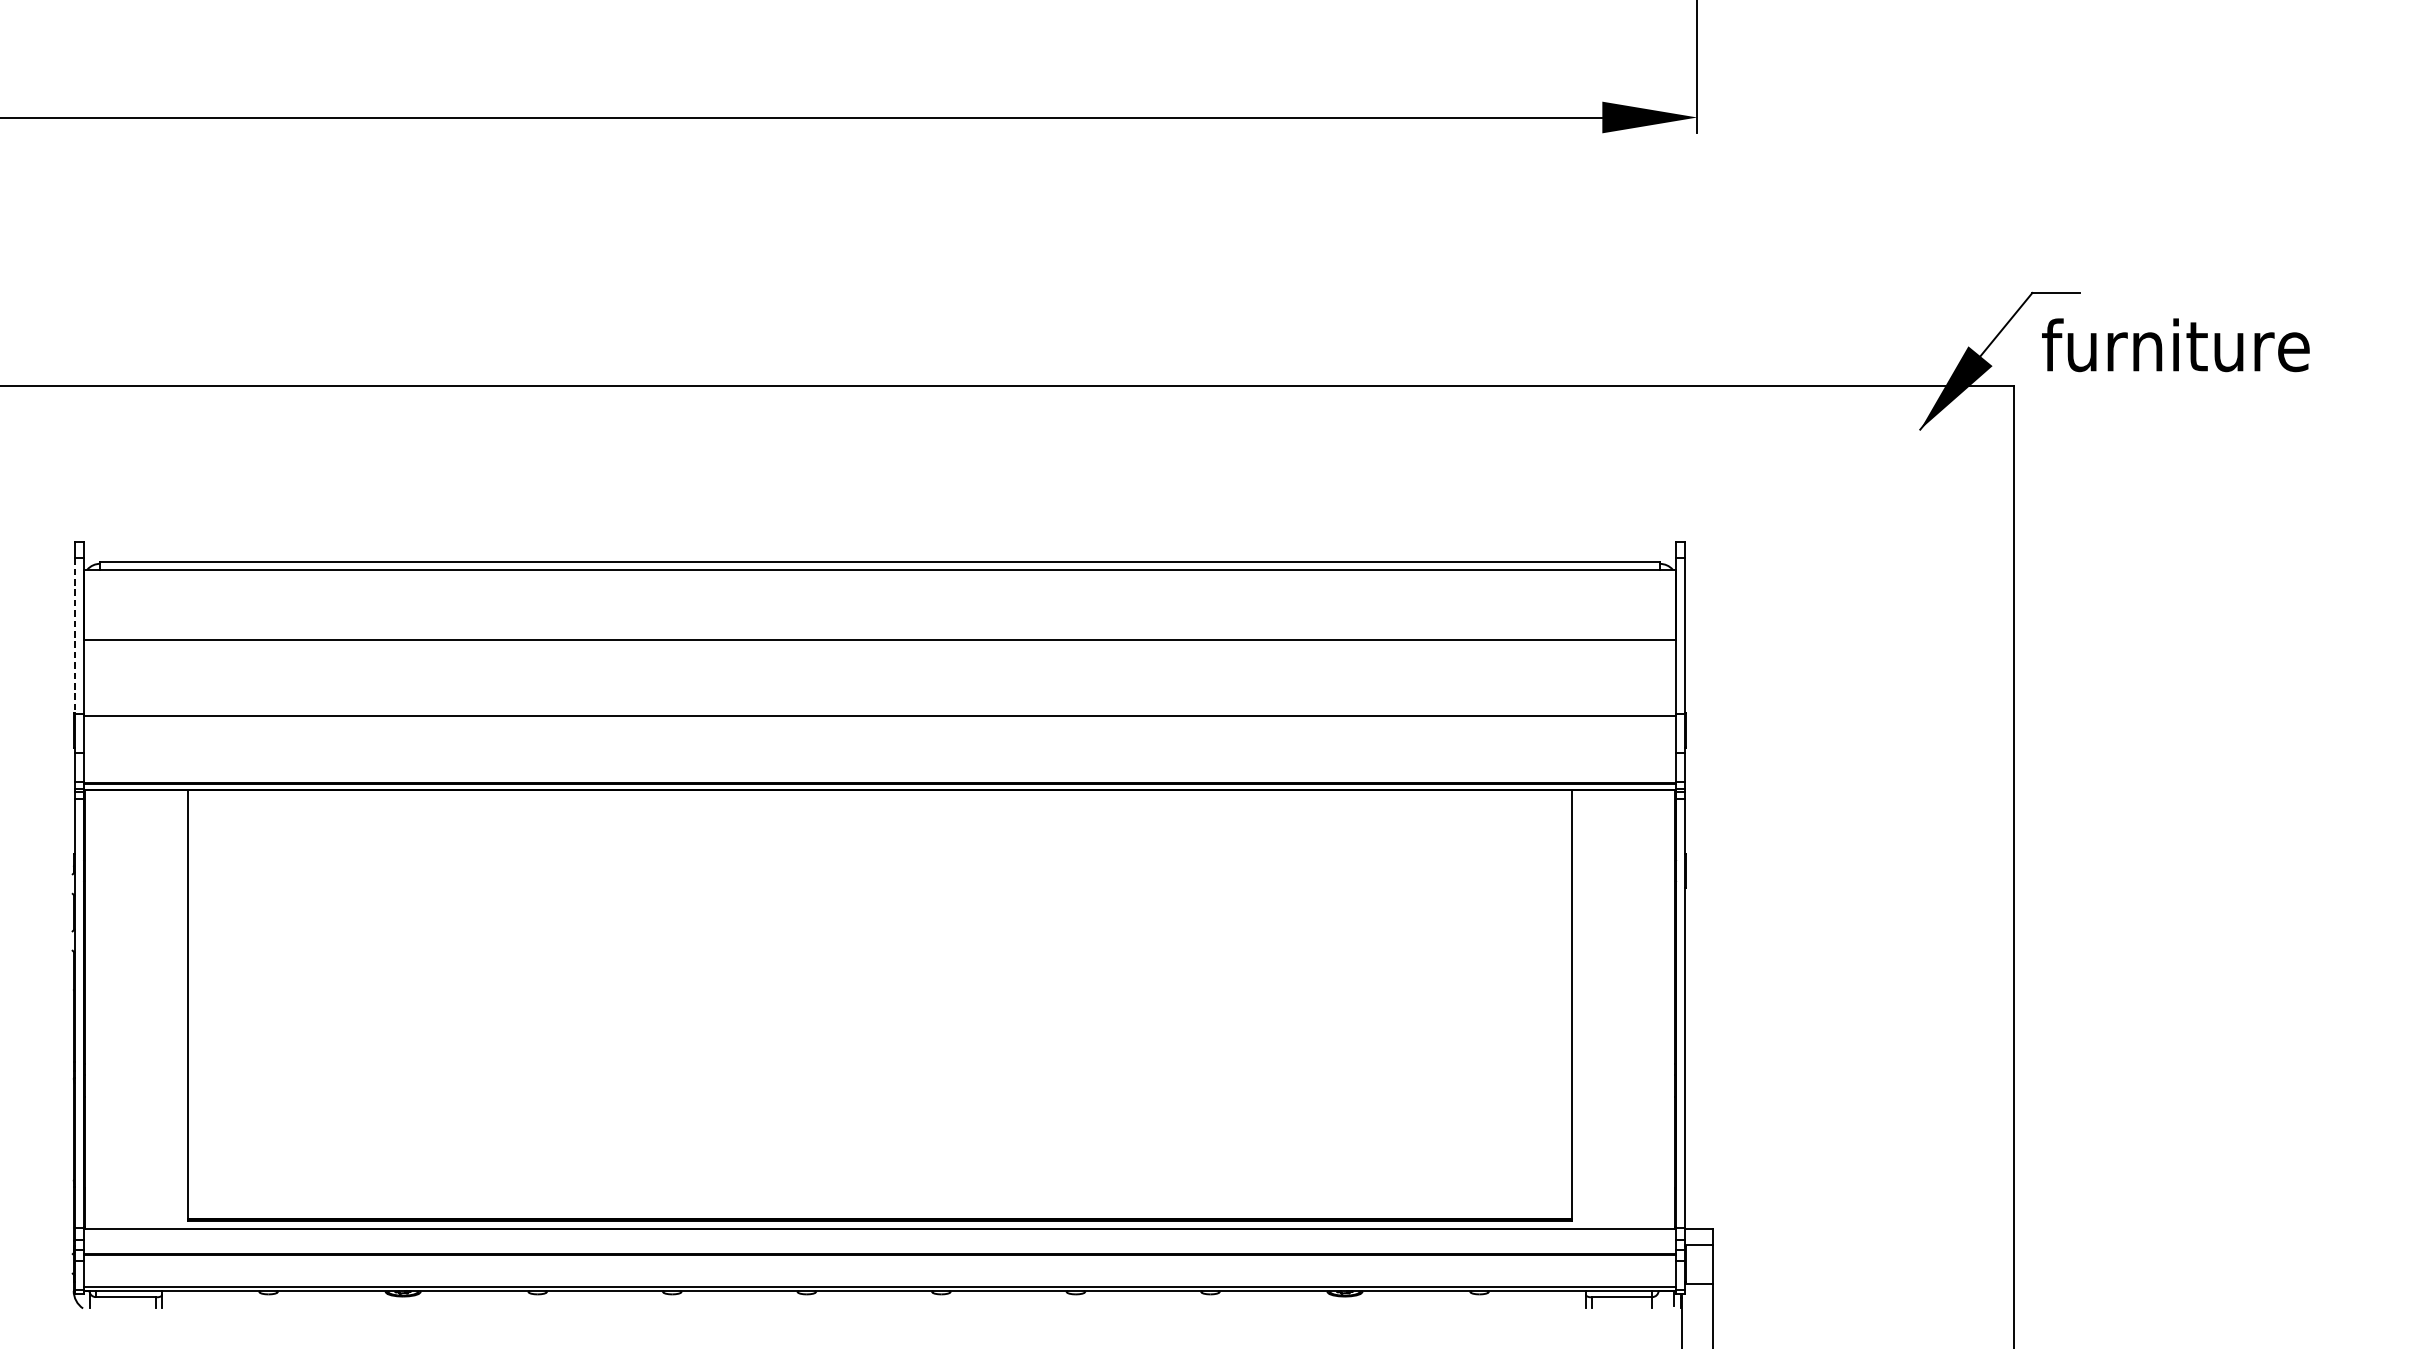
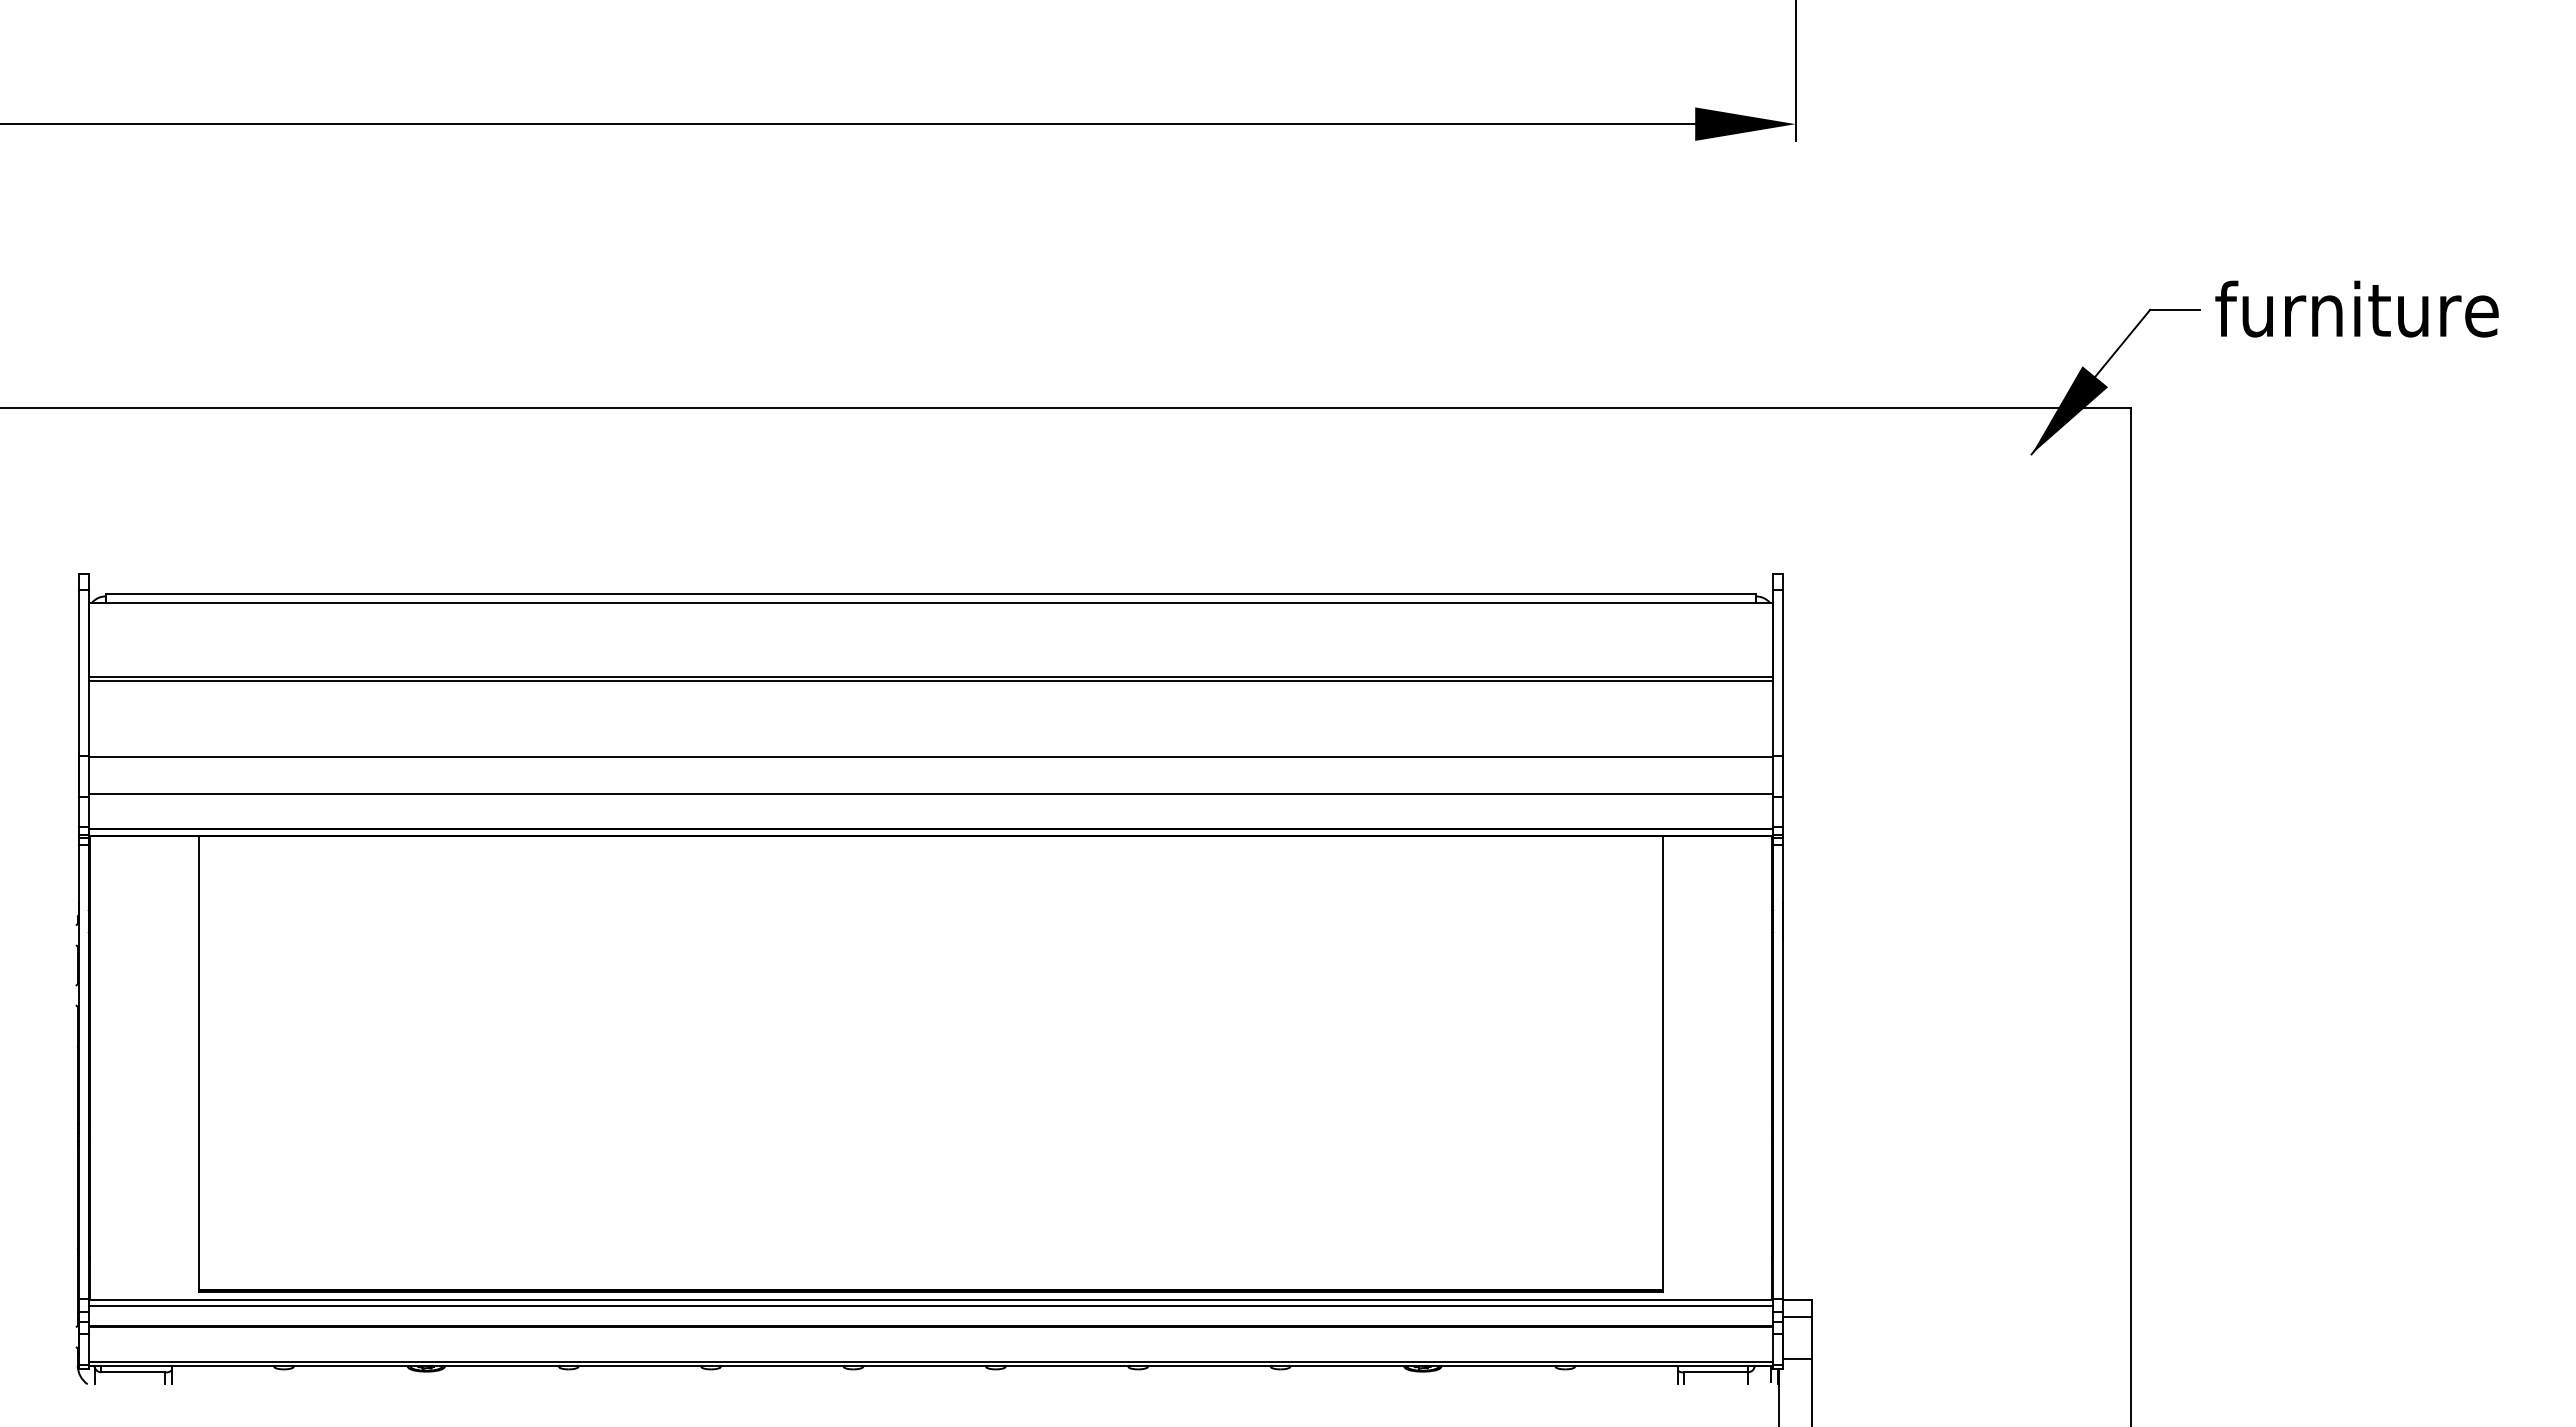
text: (2175, 344) -> (2356, 308), moved
line: (74, 636) -> (78, 673), dashed -> solid
line: (879, 643) -> (930, 680), added
line: (879, 751) -> (930, 794), added
line: (879, 1233) -> (930, 1305), added

